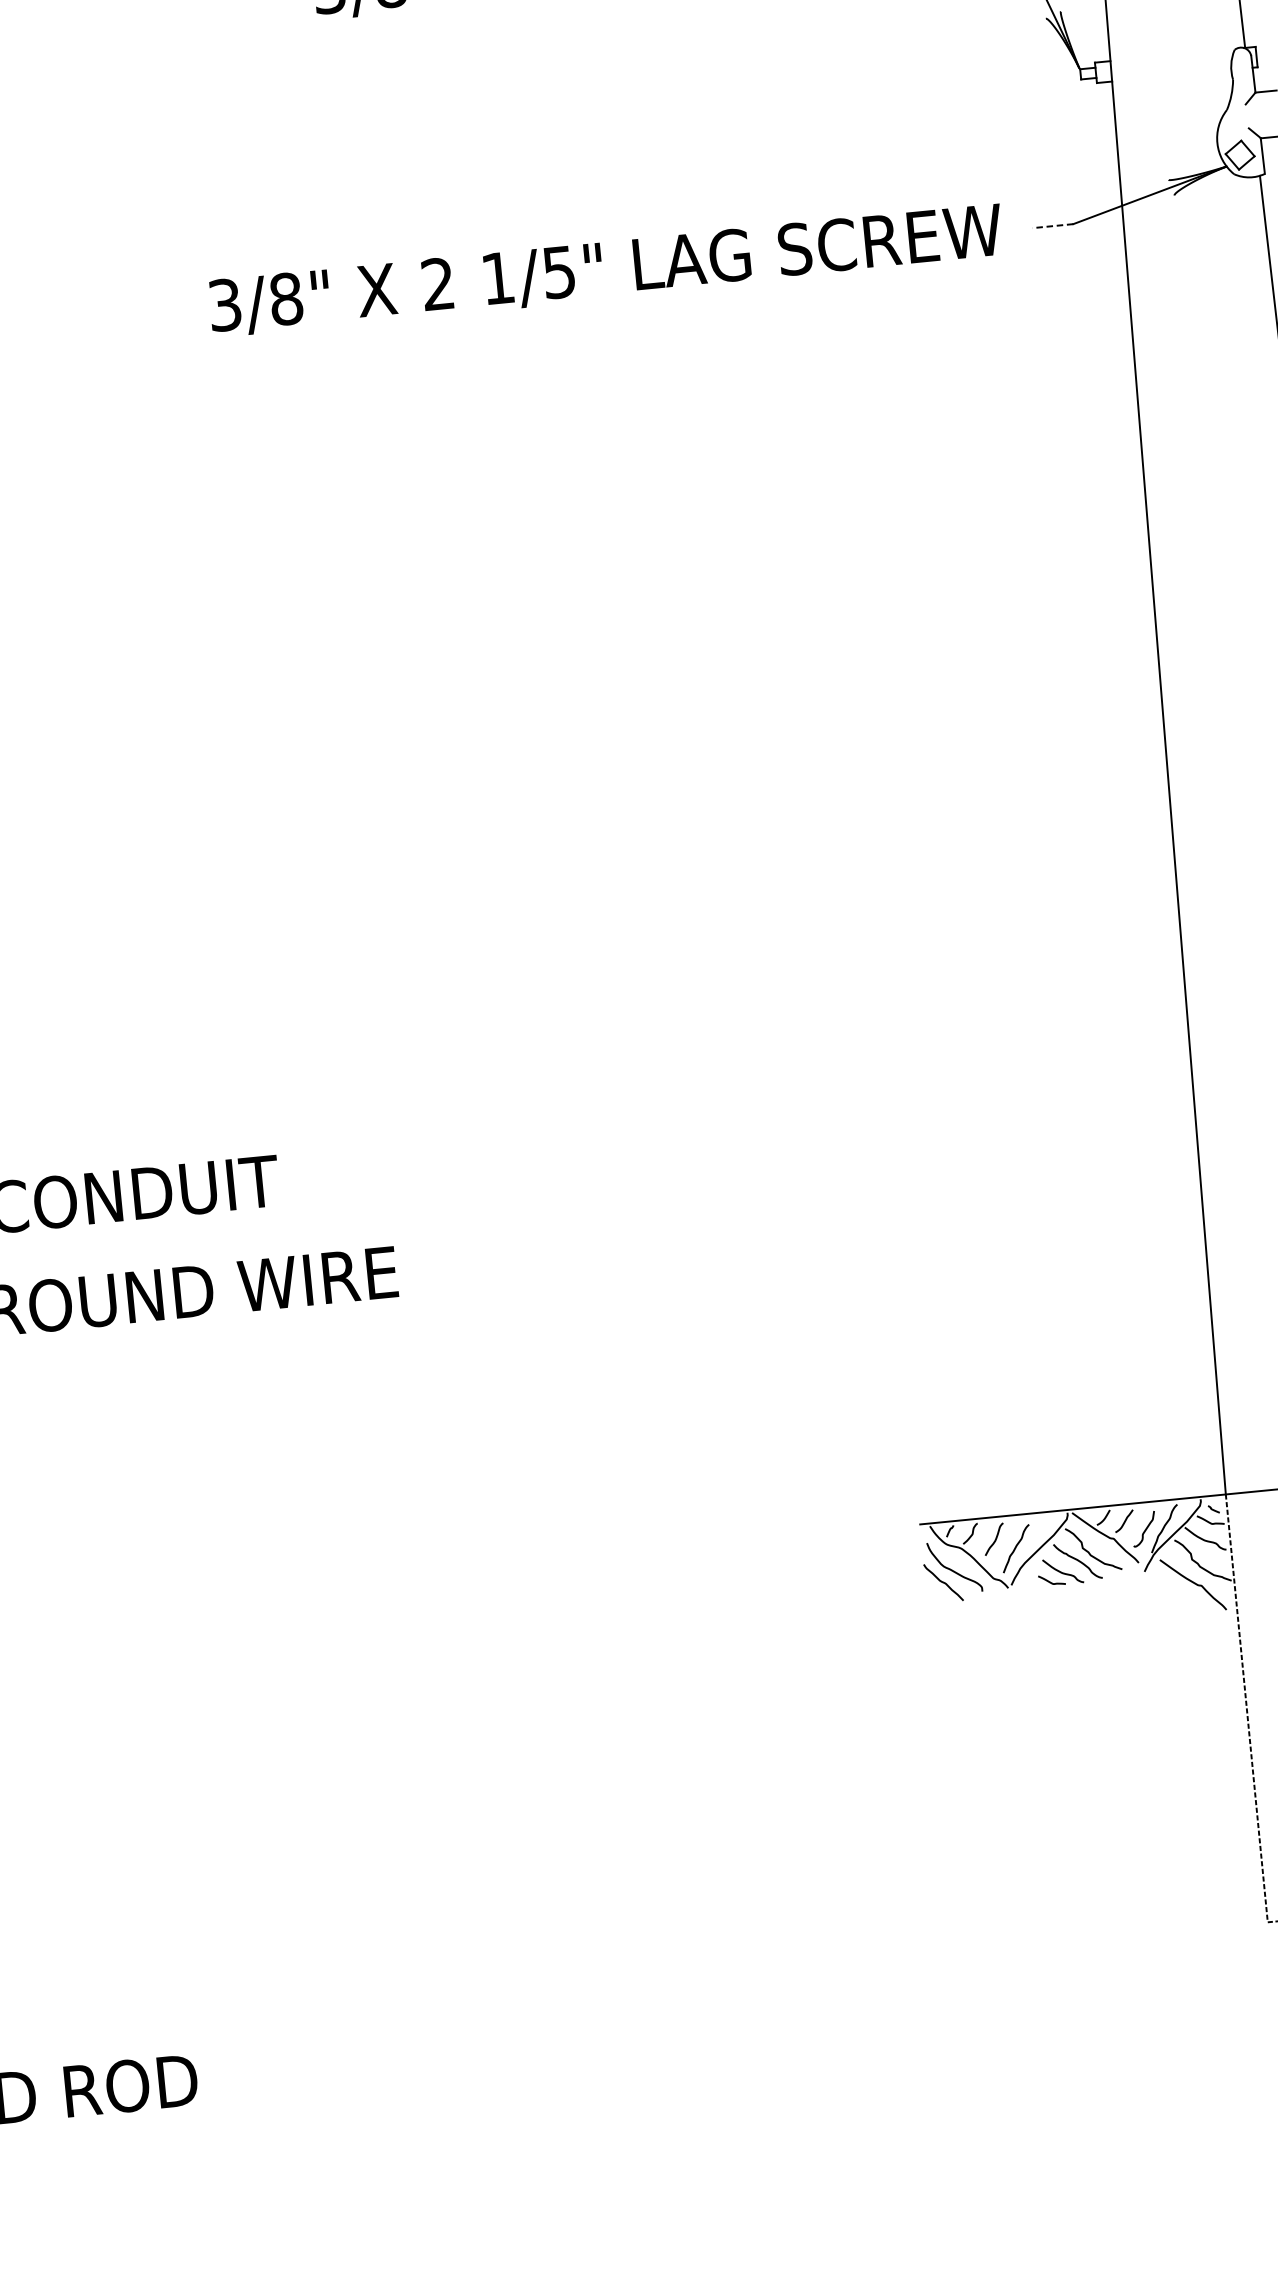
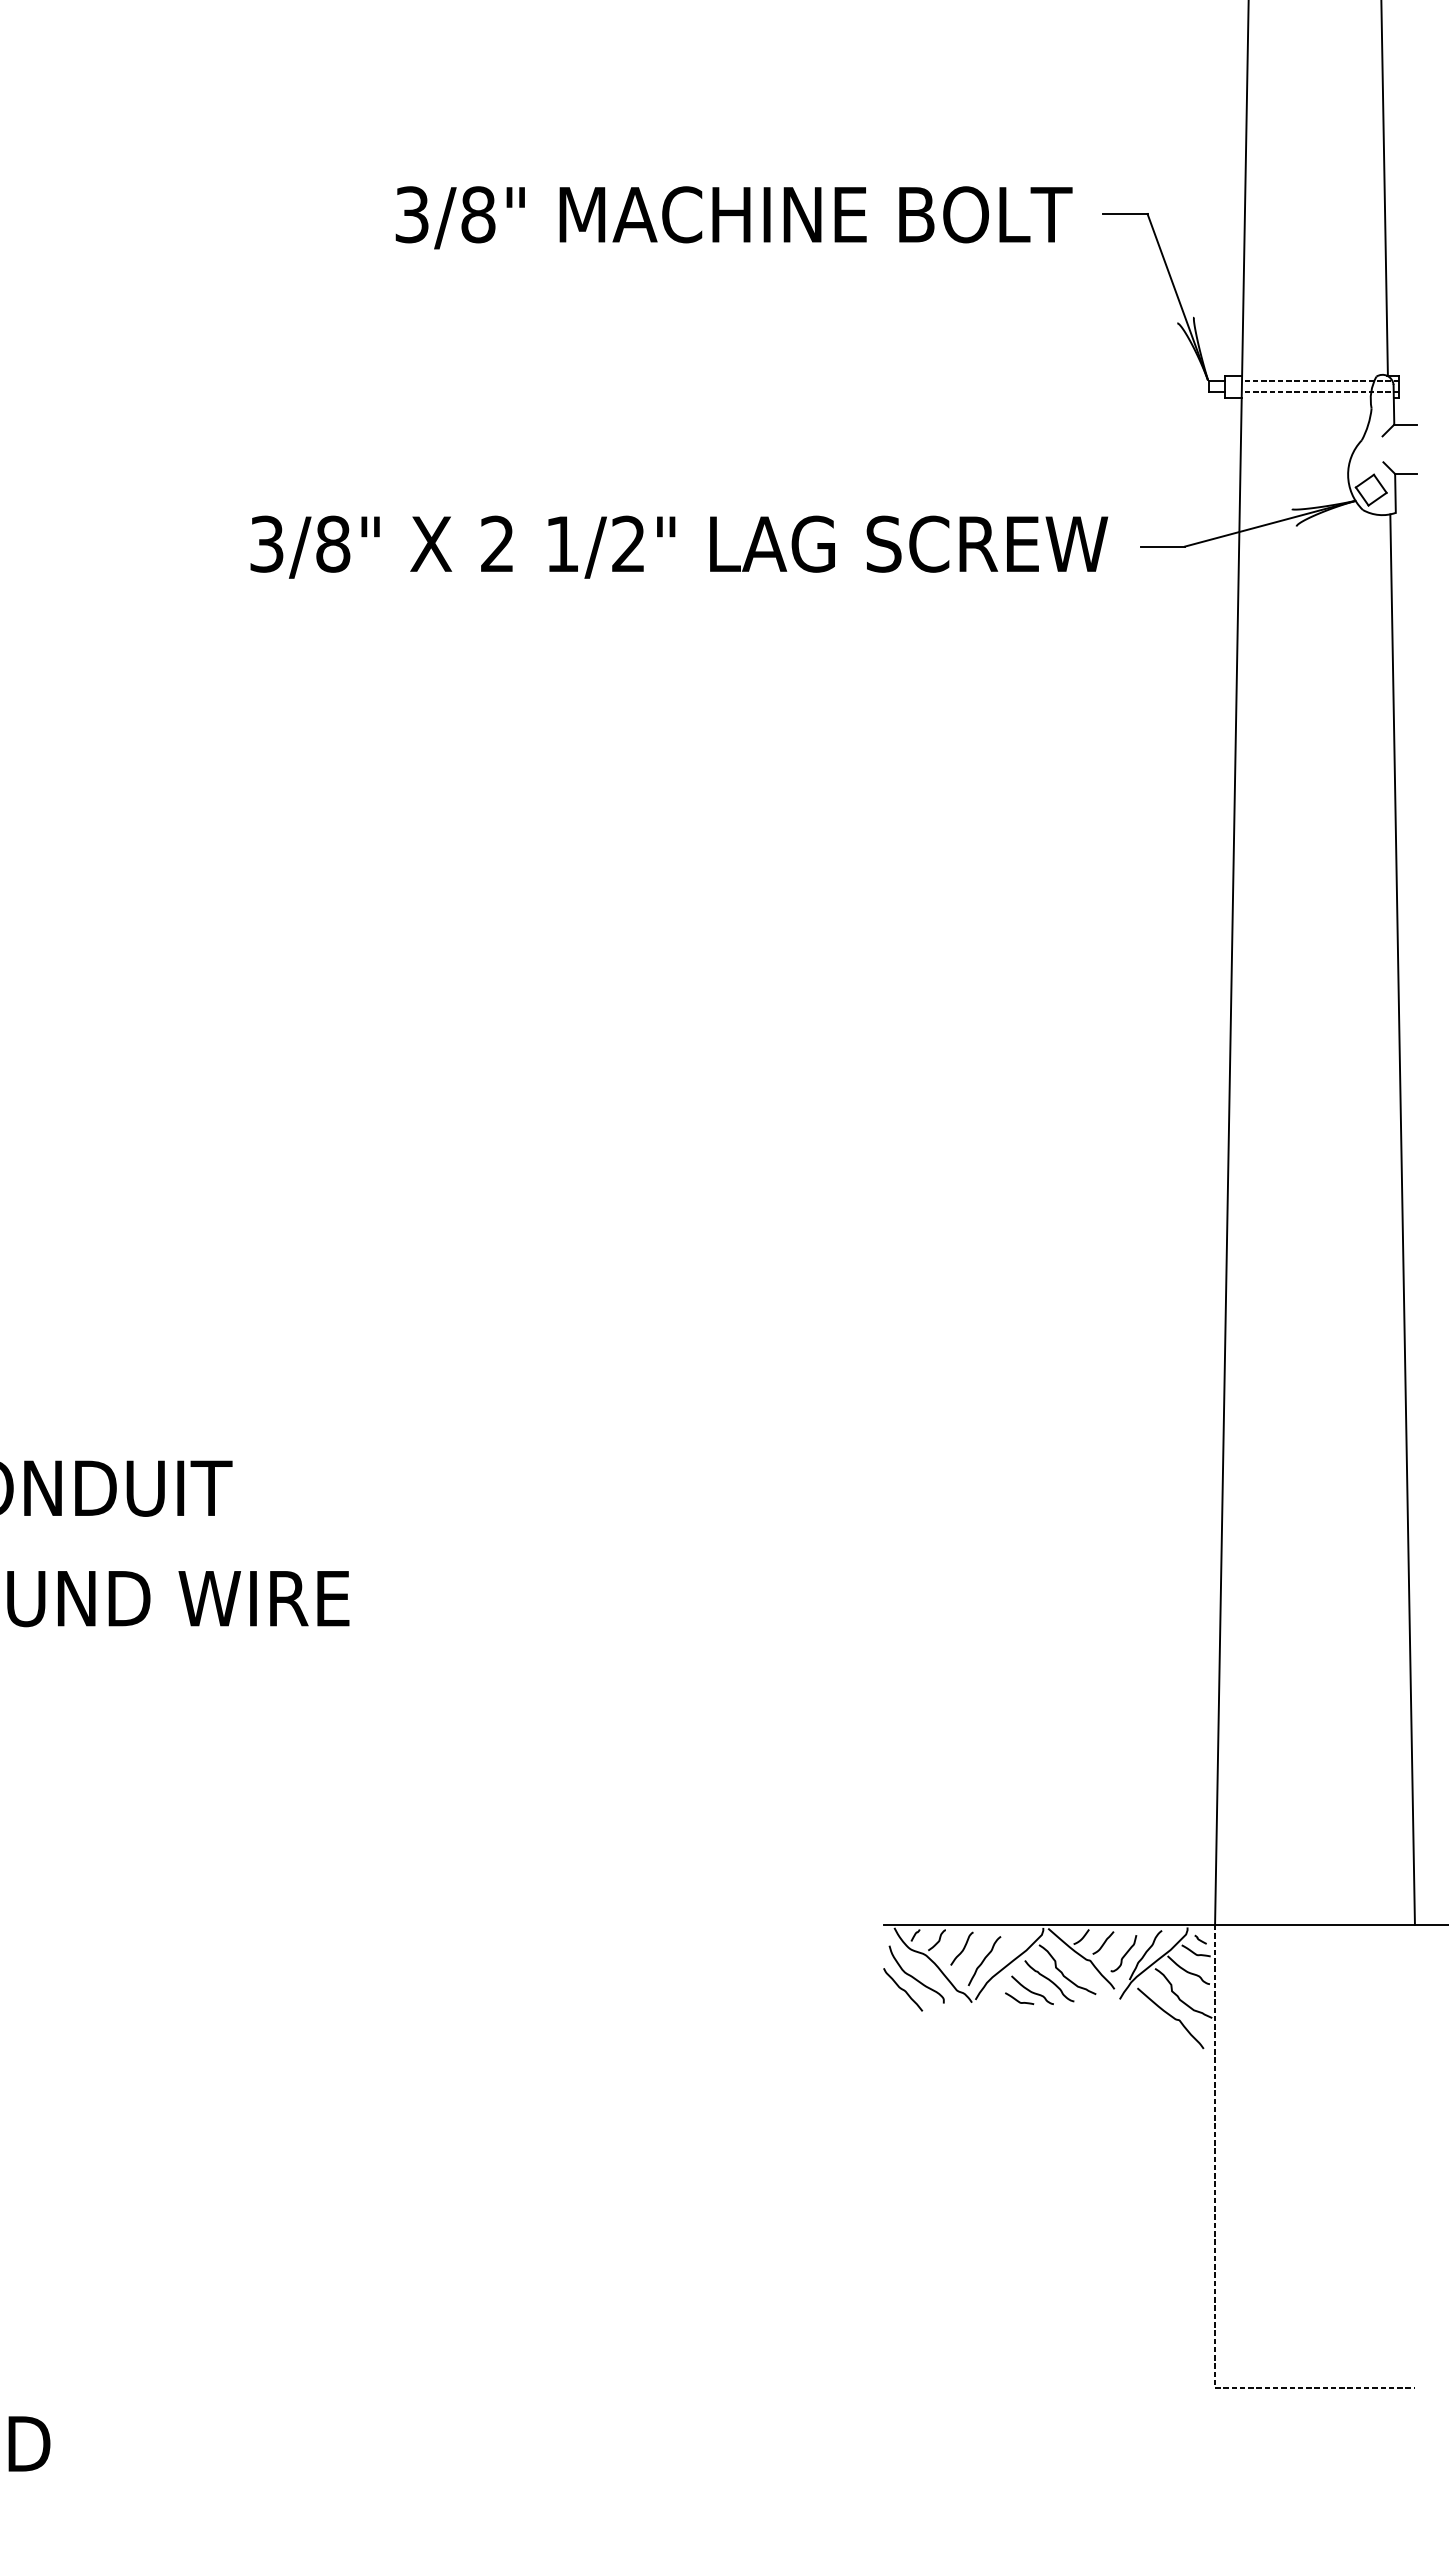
line: (1183, 59) -> (1320, 381), added
line: (1184, 69) -> (1320, 392), added
line: (1052, 226) -> (1162, 546), dashed -> solid
text: (558, 271) -> (628, 543), 1/5" -> 1/2"

